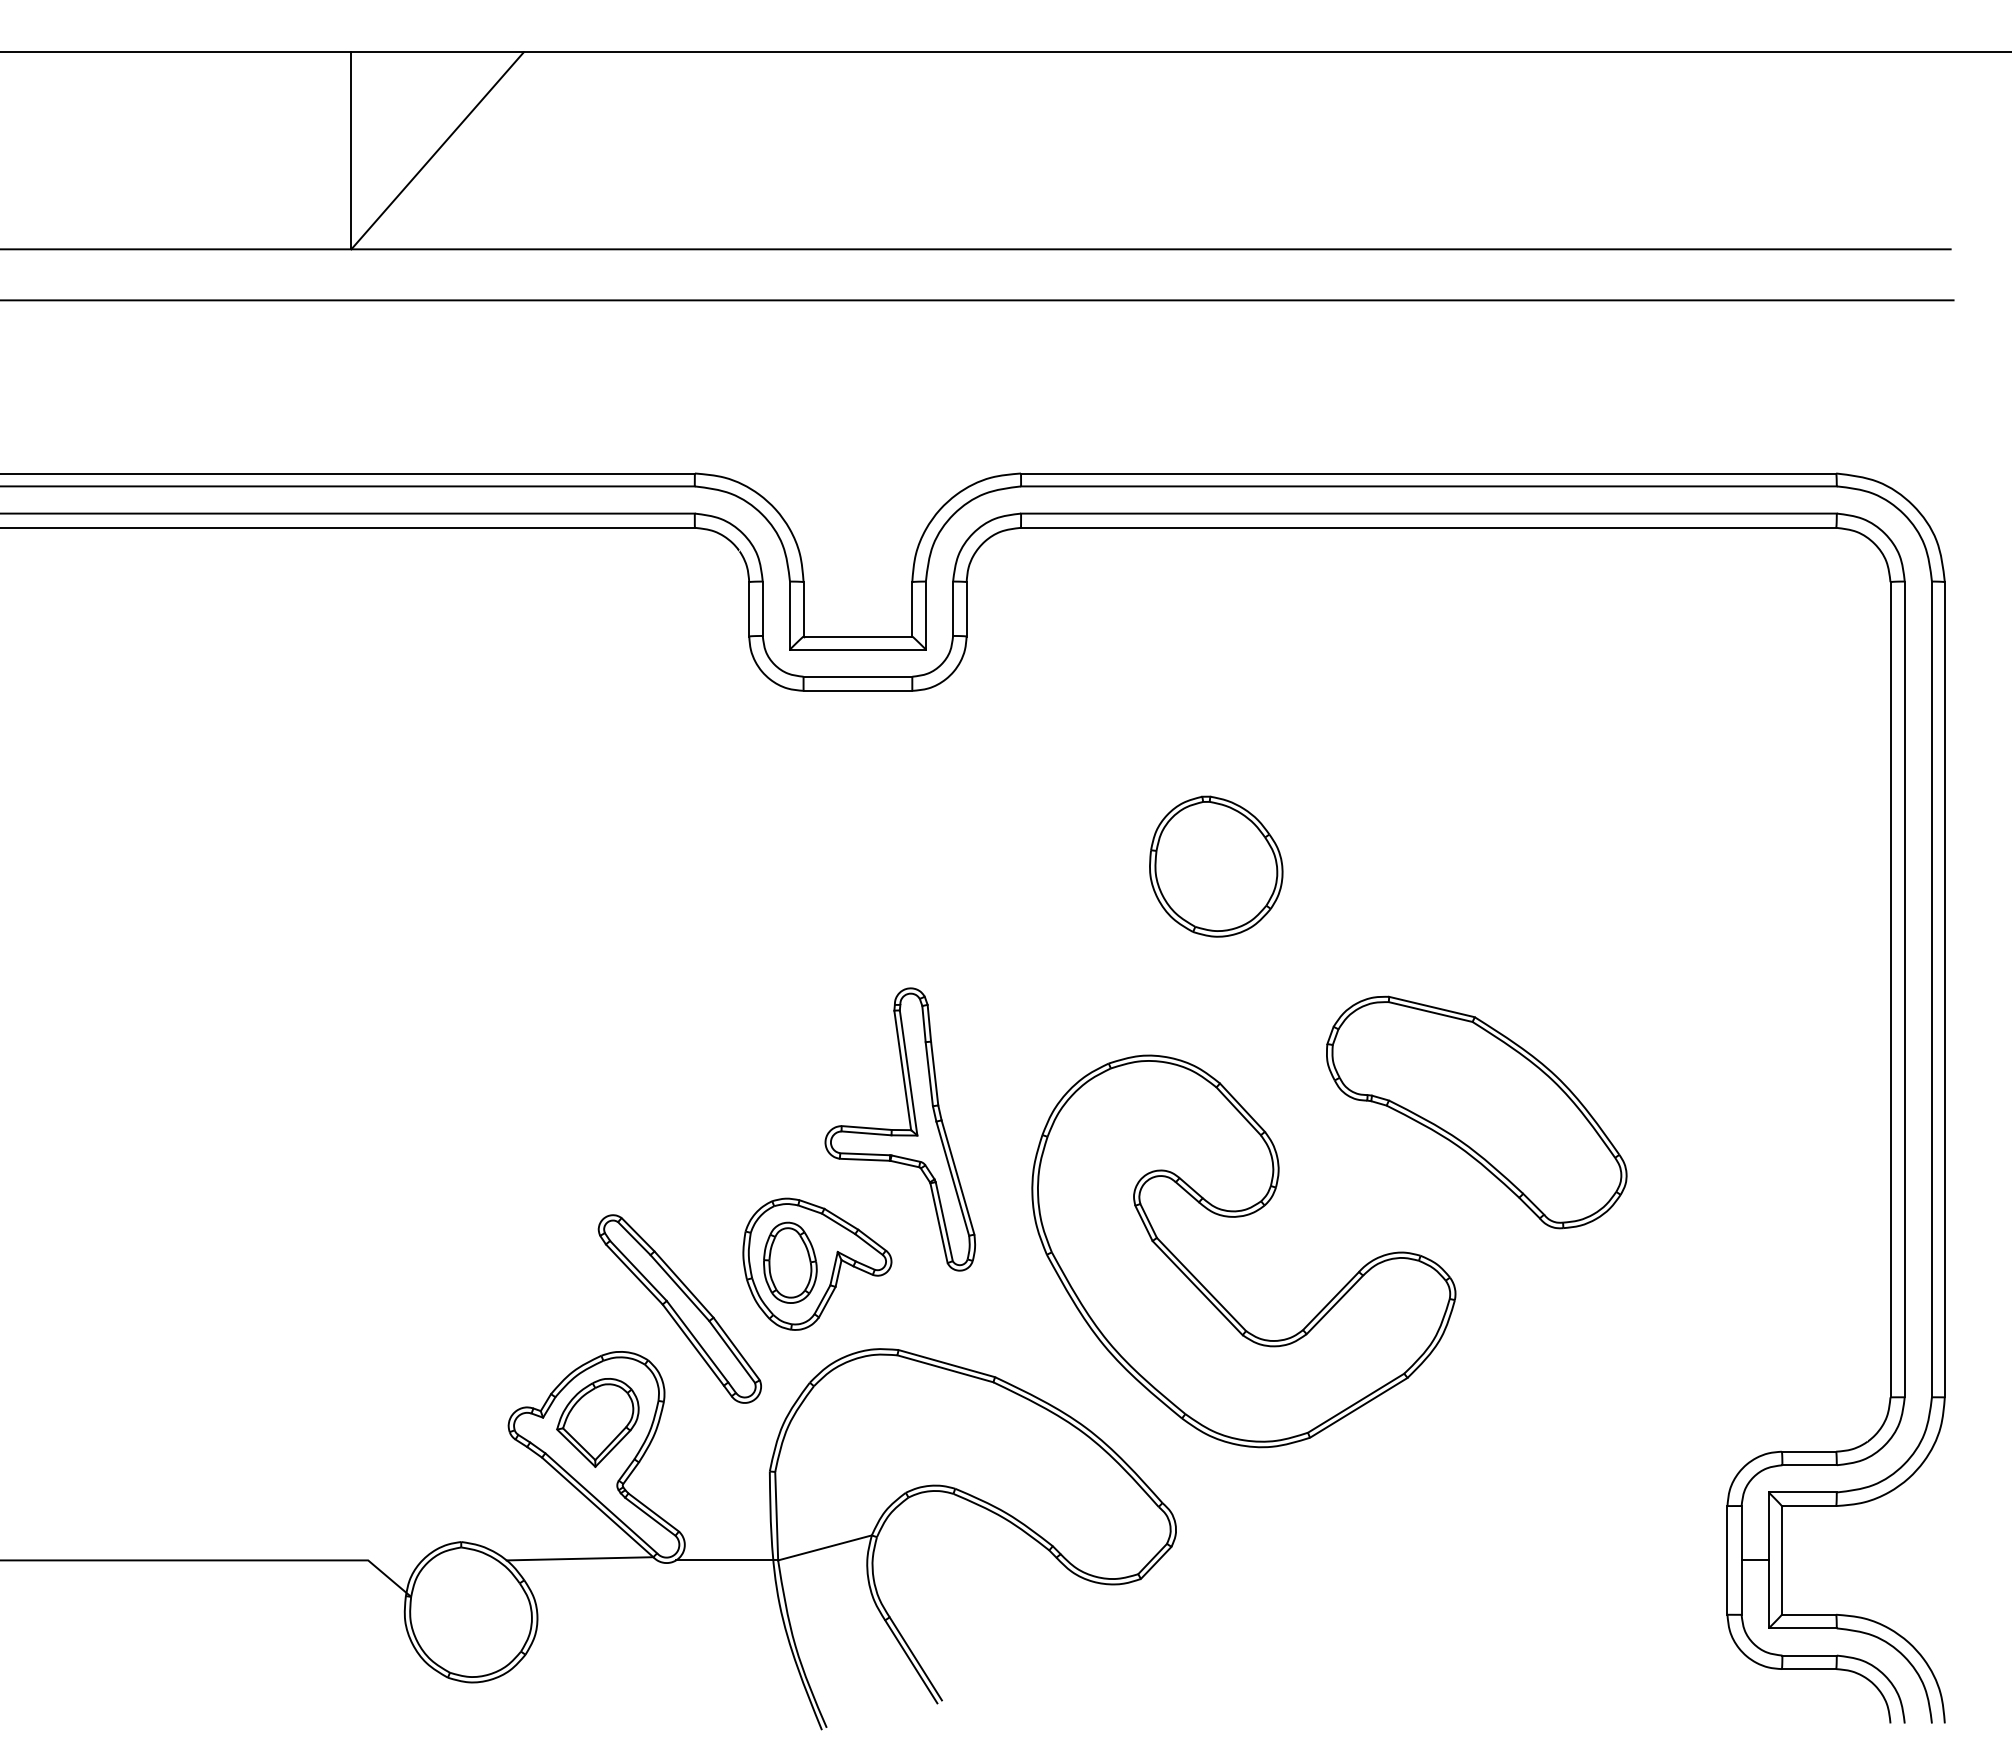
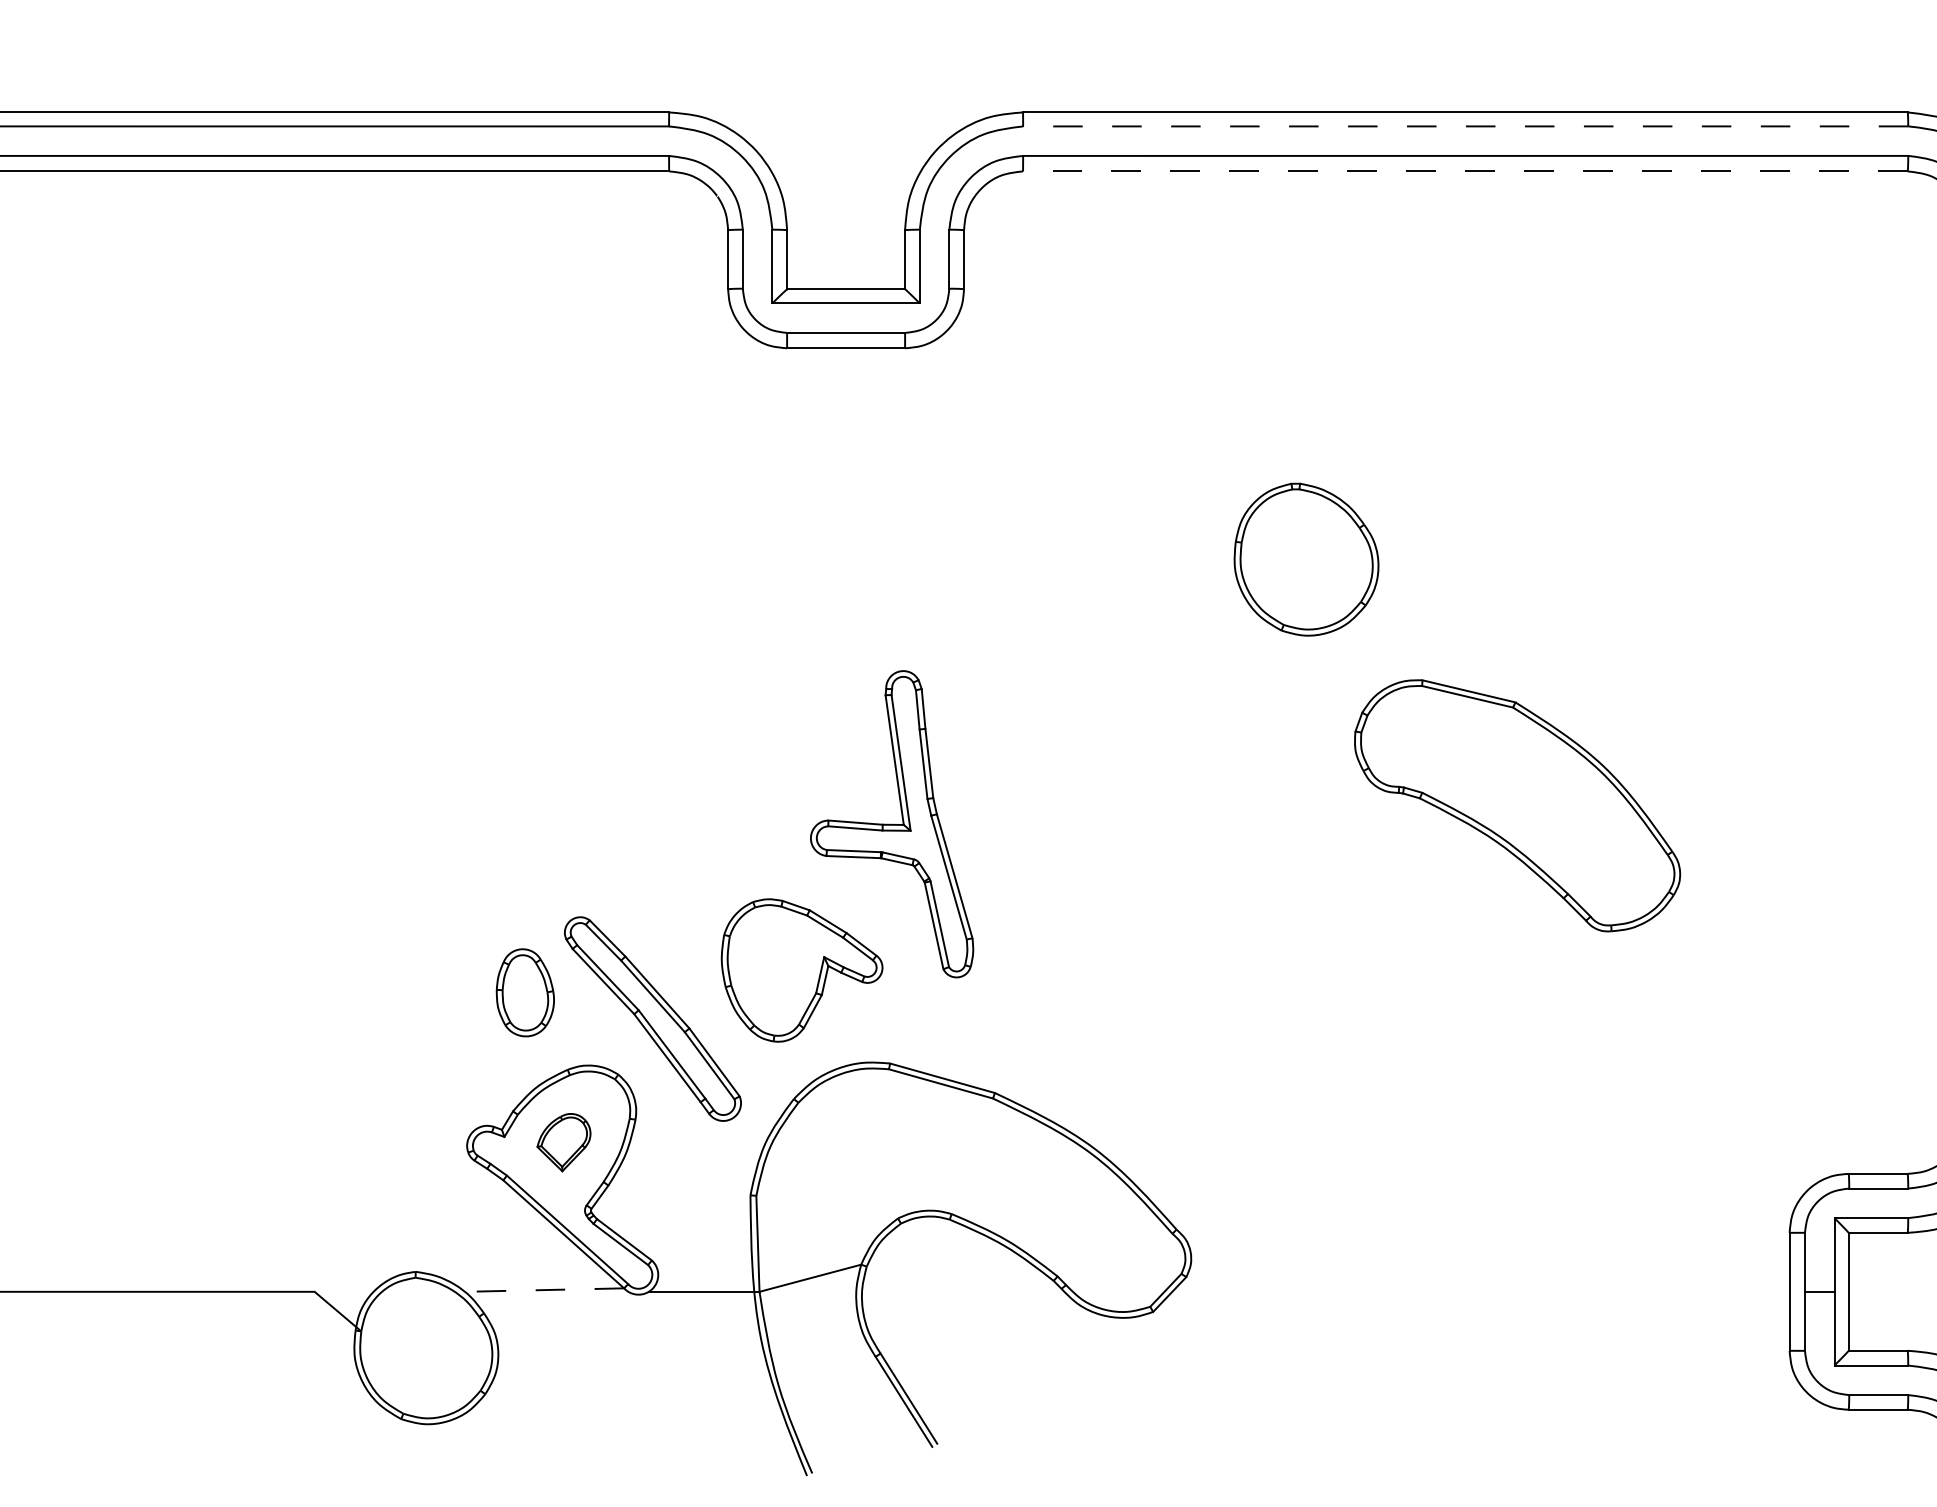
line: (1428, 486) -> (1465, 126), solid -> dashed
line: (1428, 527) -> (1465, 171), solid -> dashed
part: (1216, 866) -> (1306, 559), moved
part: (1241, 1217) -> (1262, 919), removed
part: (790, 1262) -> (525, 992), moved
part: (597, 1422) -> (563, 1142), size x0.6
line: (579, 1558) -> (543, 1289), solid -> dashed

